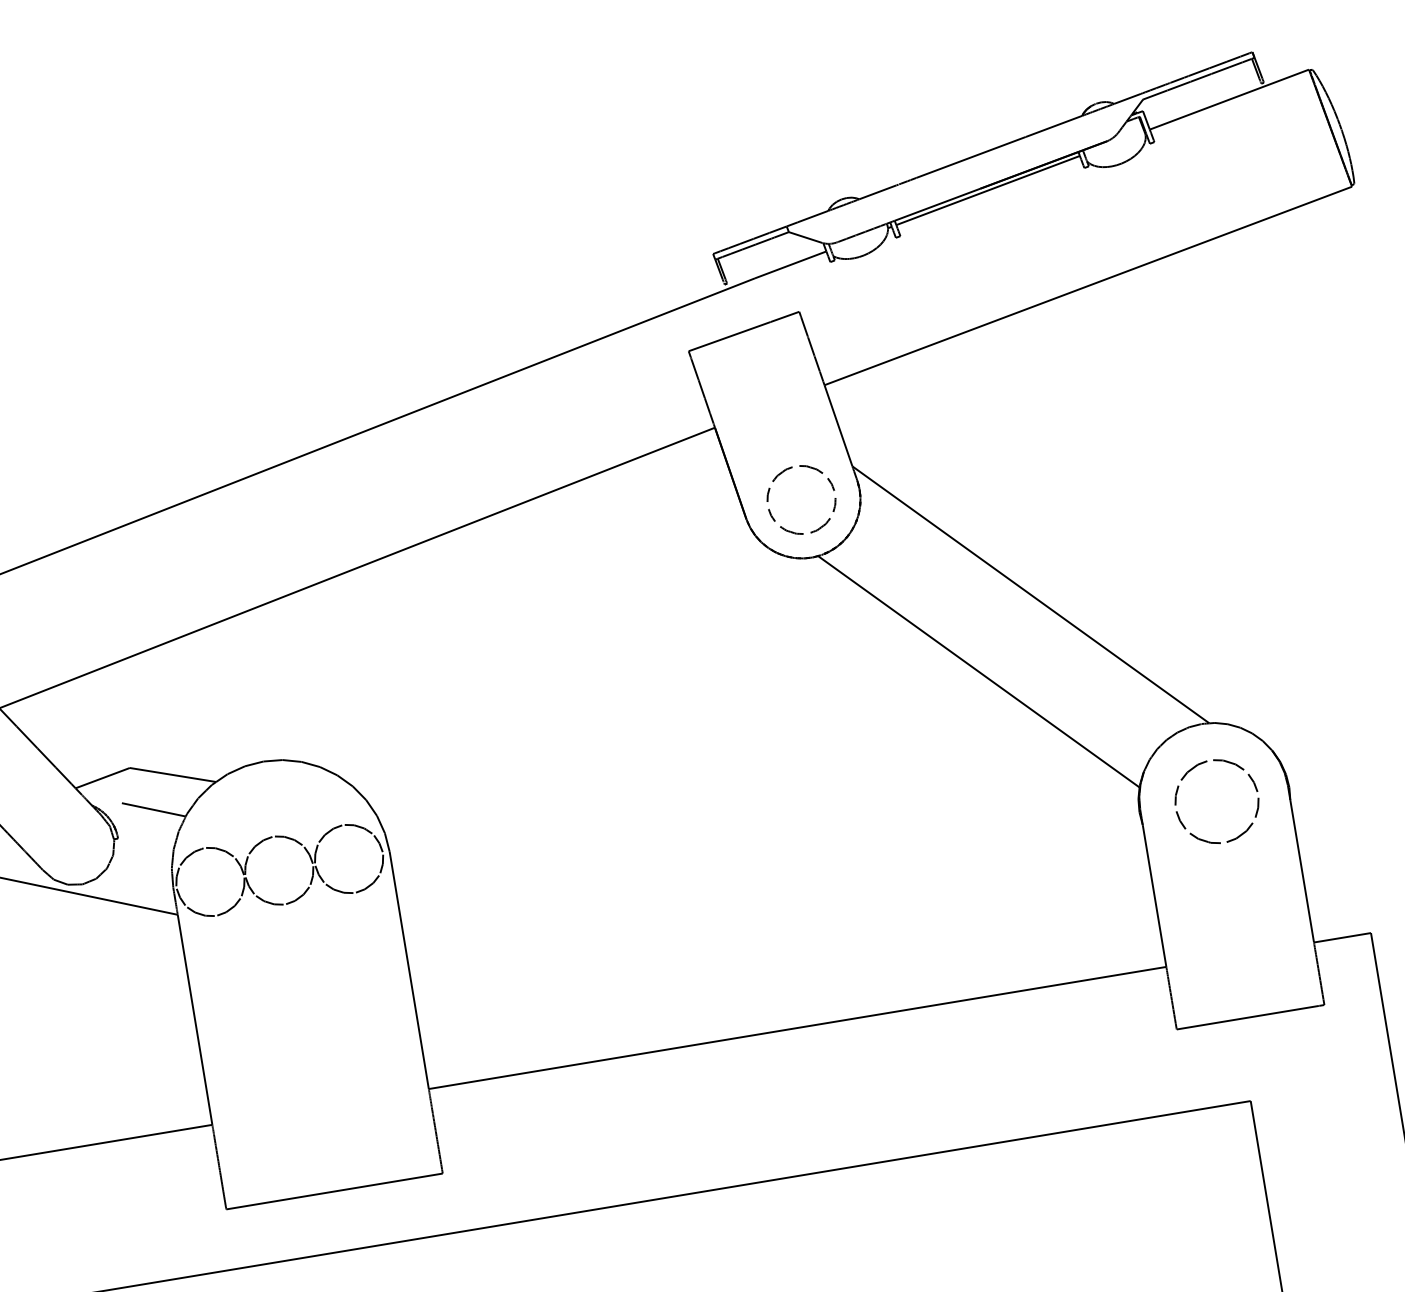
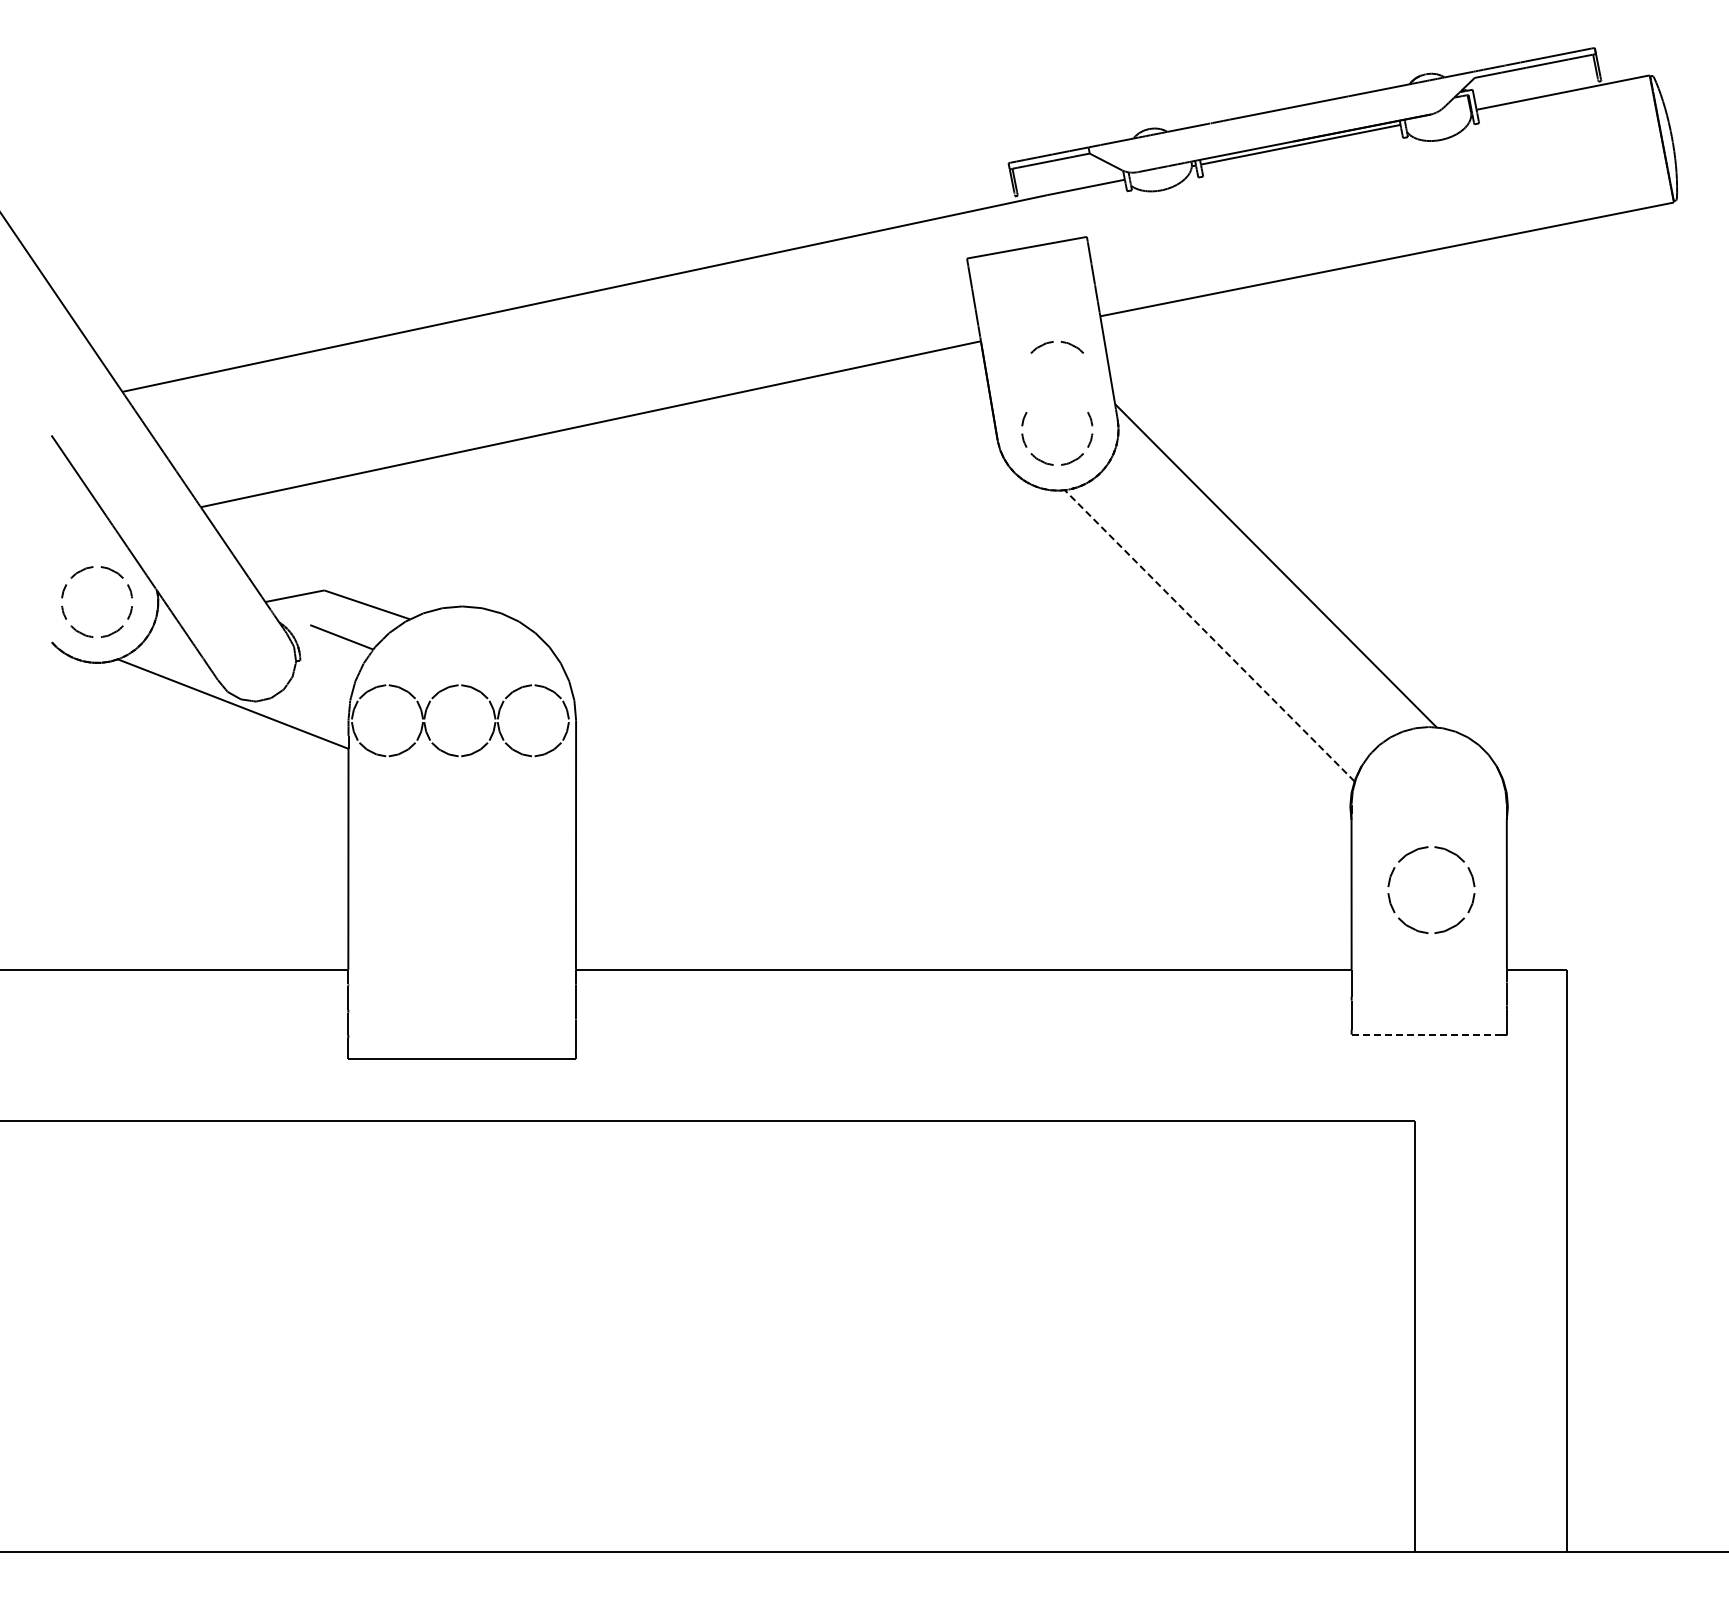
part: (796, 472) -> (1056, 347), moved
line: (978, 671) -> (1209, 635), solid -> dashed
part: (1202, 764) -> (1422, 849), moved
line: (1247, 1017) -> (1426, 1035), solid -> dashed

